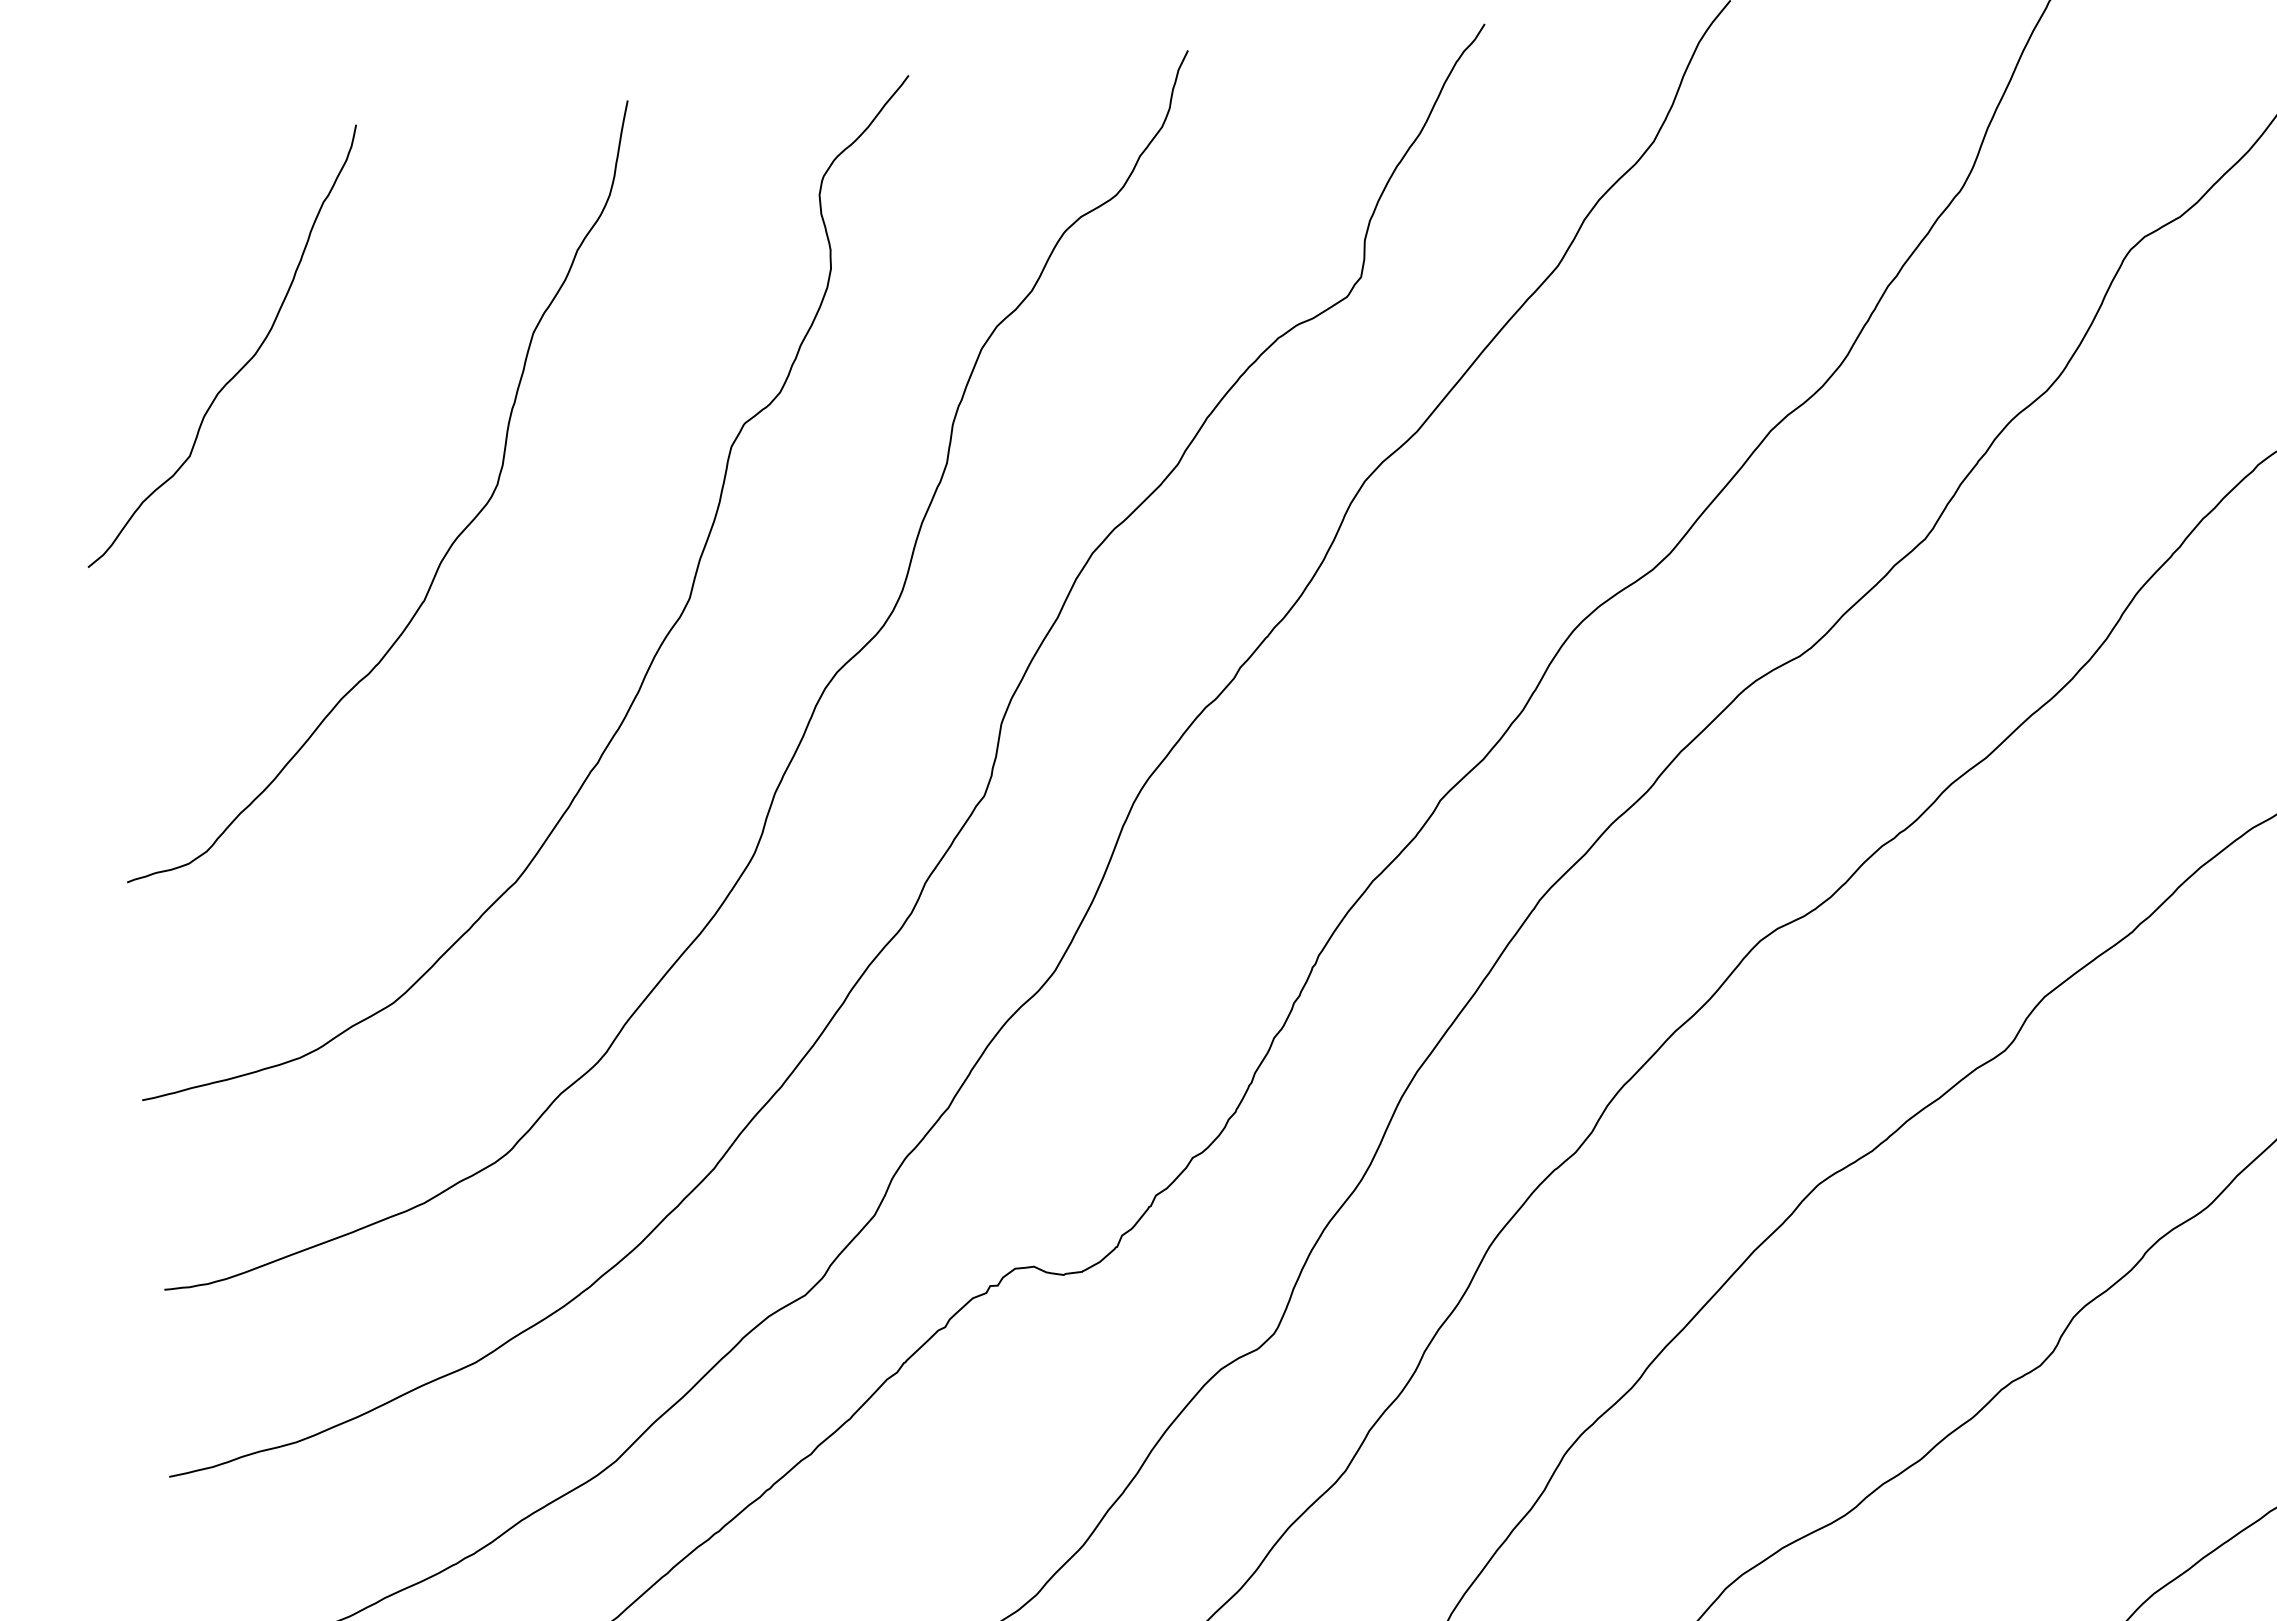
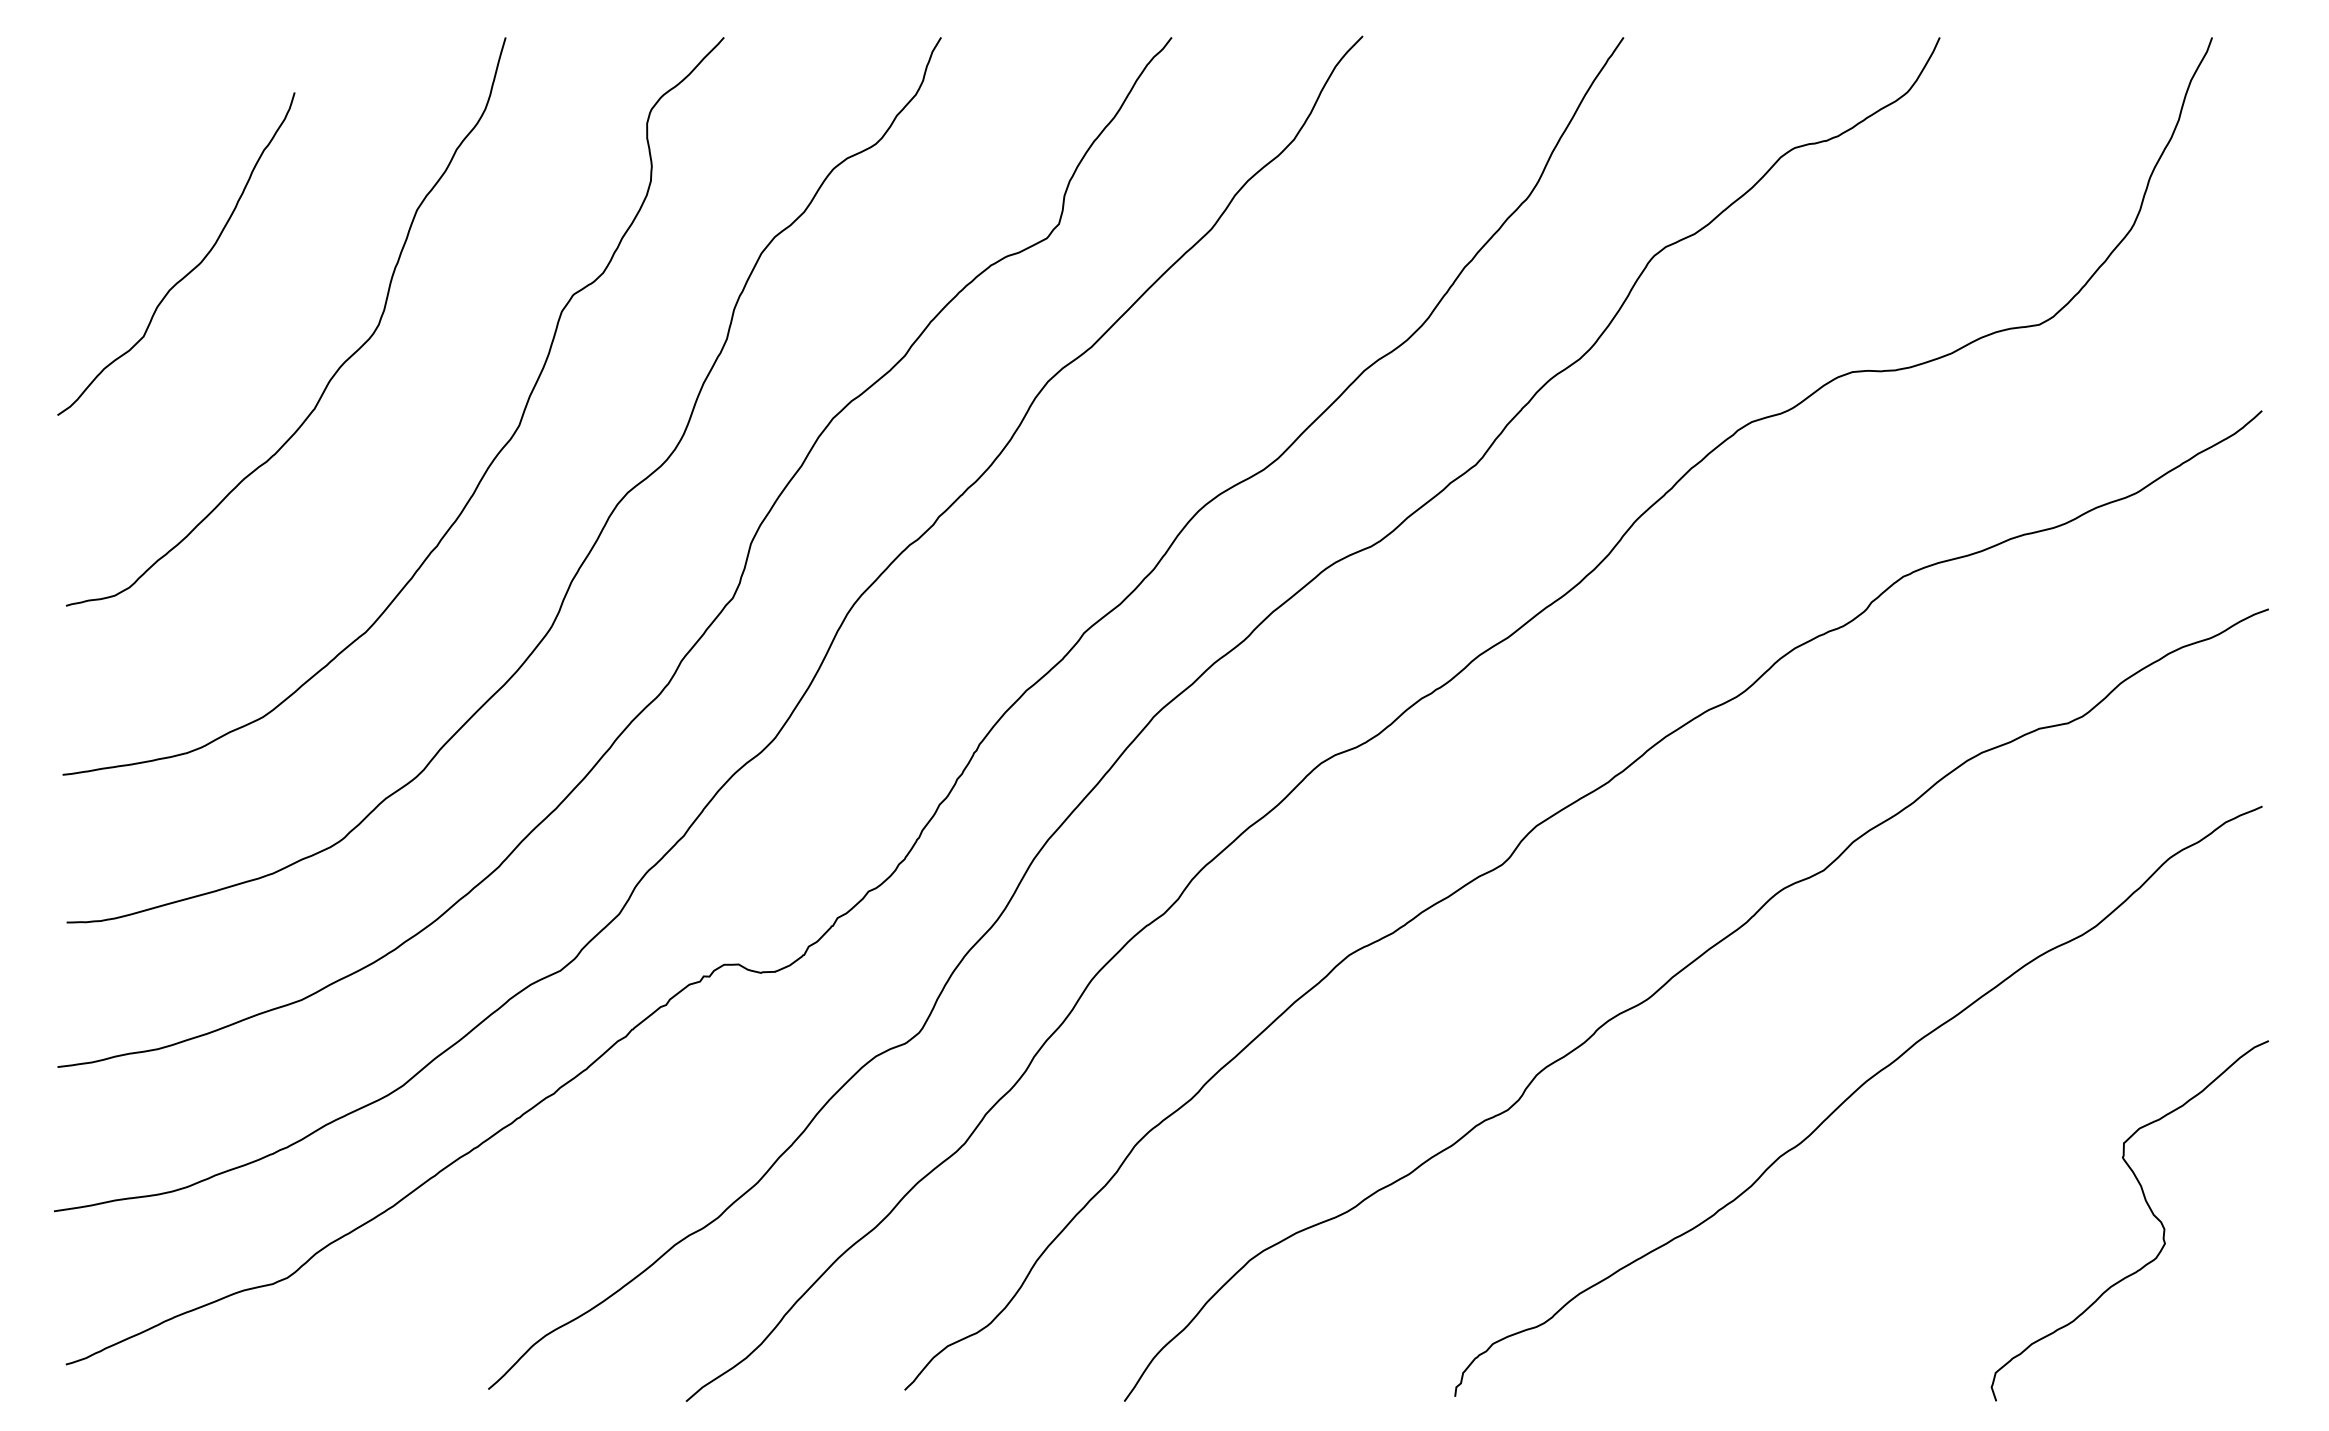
curve: (243, 364) -> (191, 269), moved

